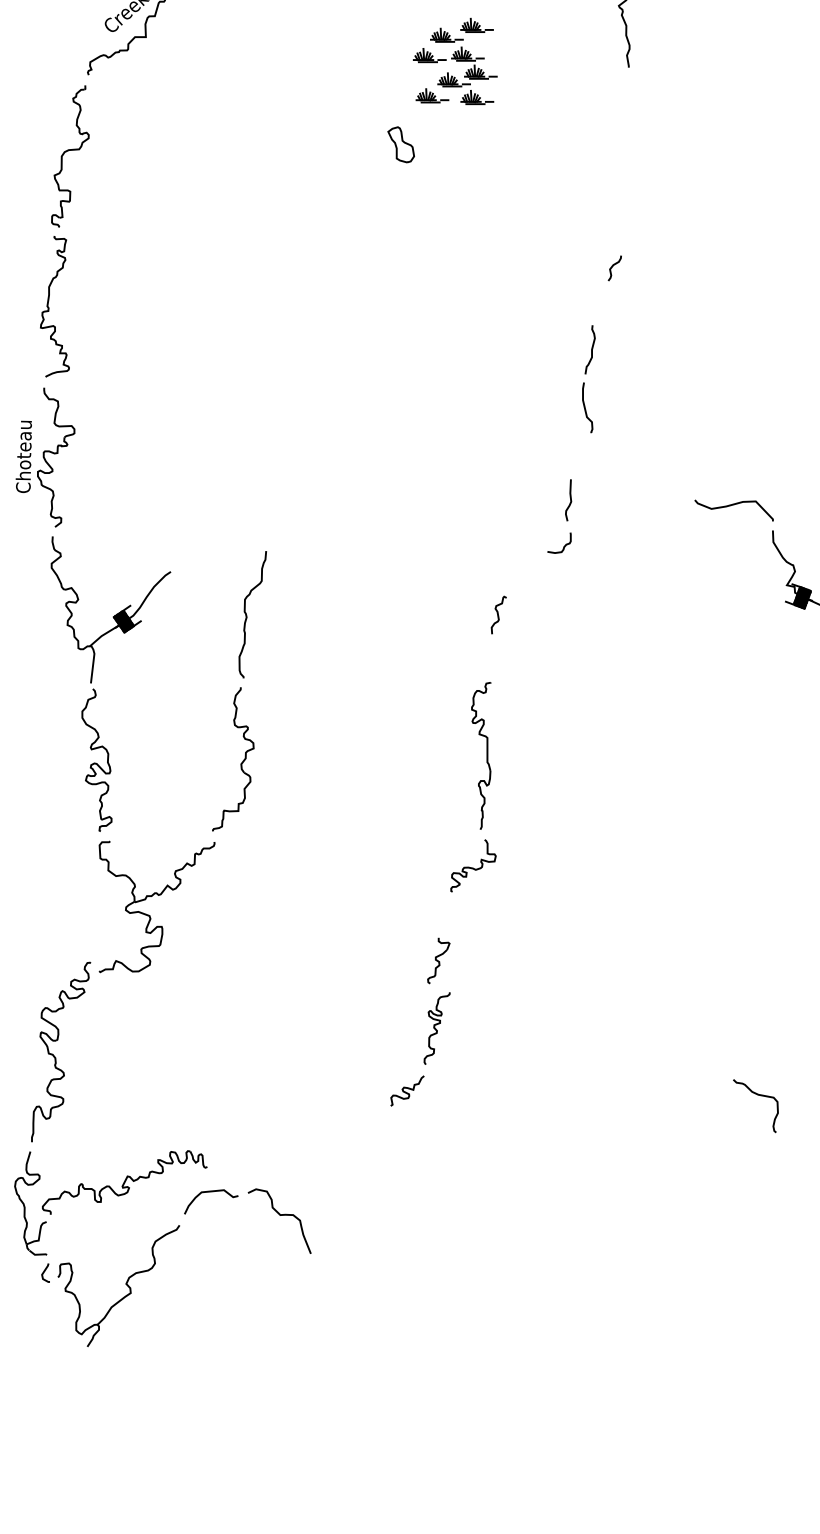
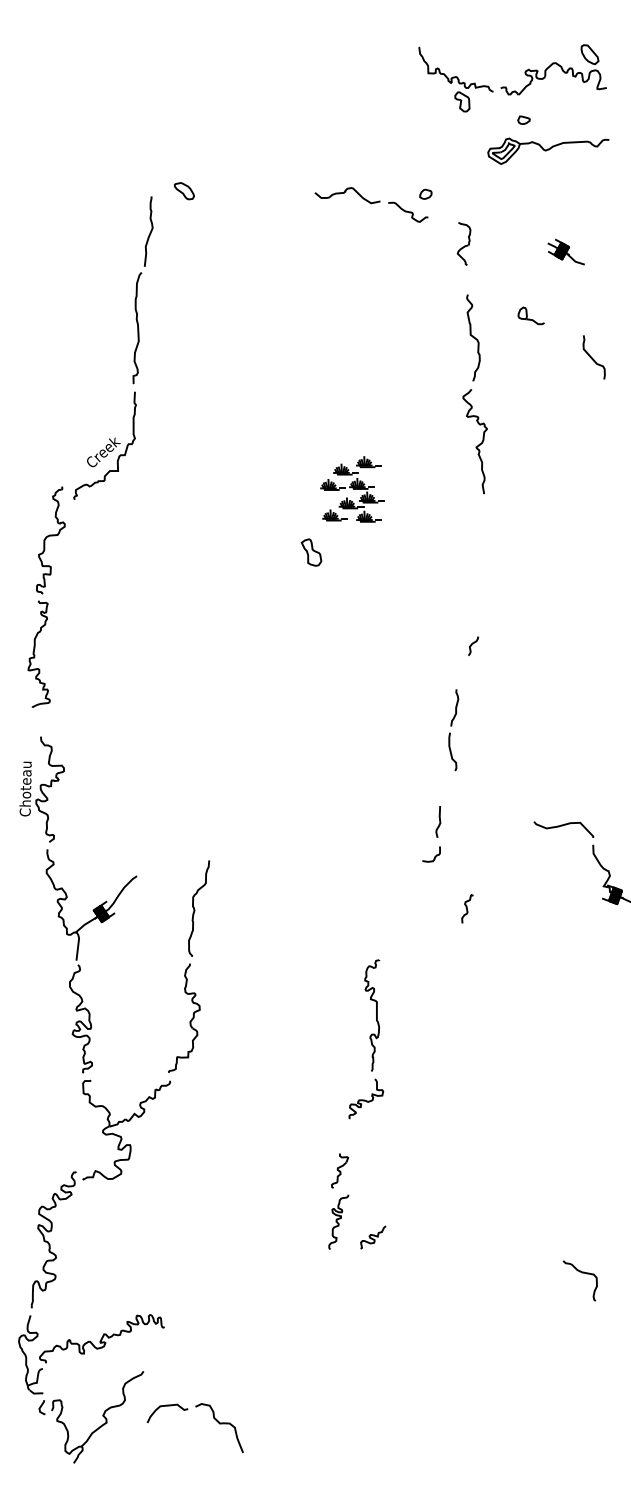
part: (64, 230) -> (46, 596), moved
curve: (498, 614) -> (467, 908), moved
curve: (407, 1089) -> (373, 1236), moved
part: (237, 1197) -> (187, 1410), moved

